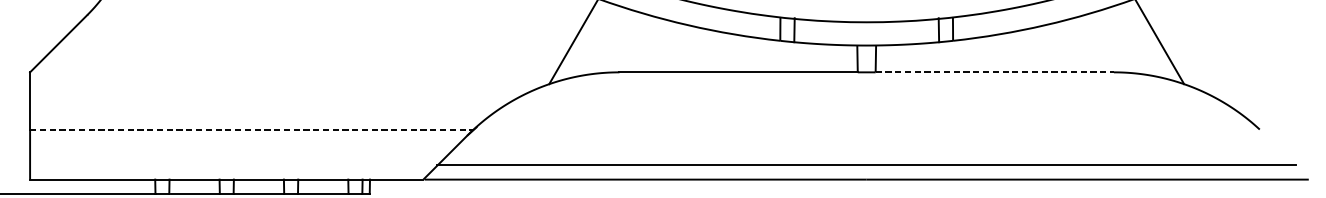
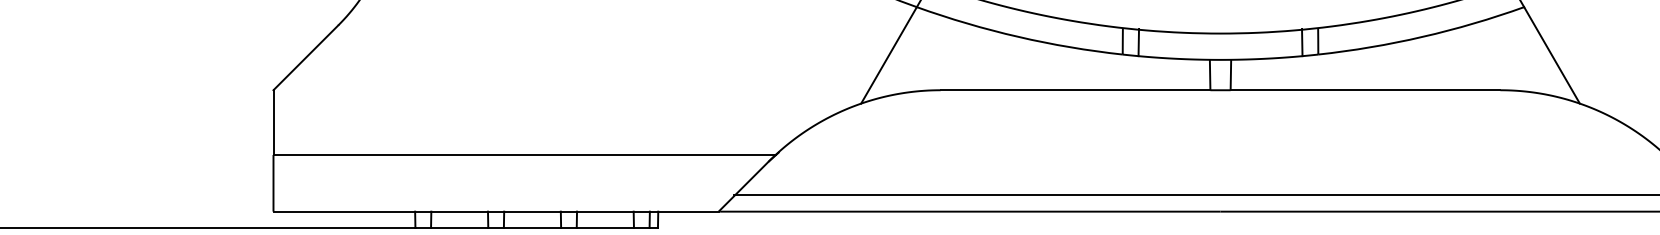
line: (994, 72) -> (1365, 90), dashed -> solid
line: (252, 129) -> (525, 154), dashed -> solid

